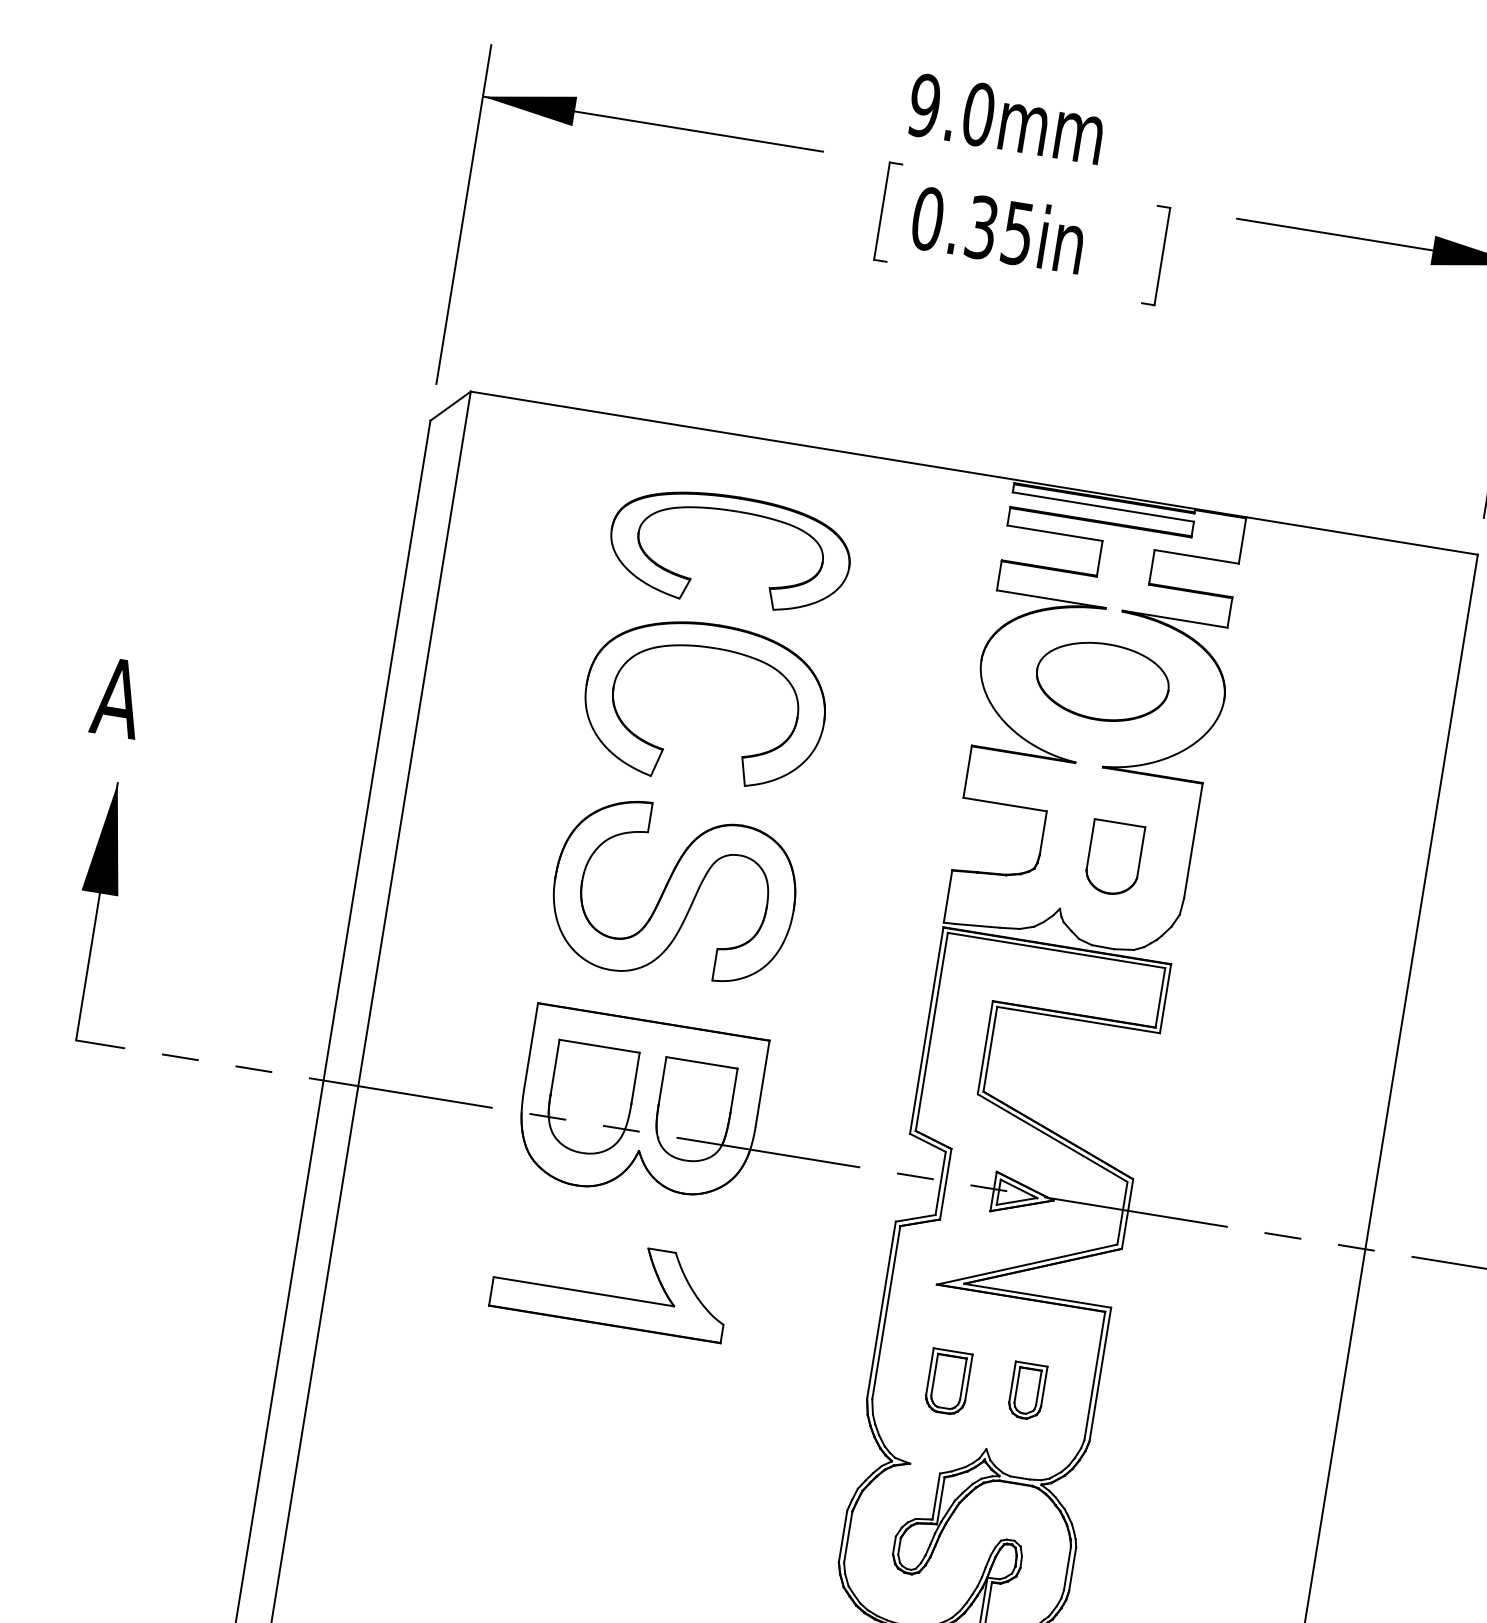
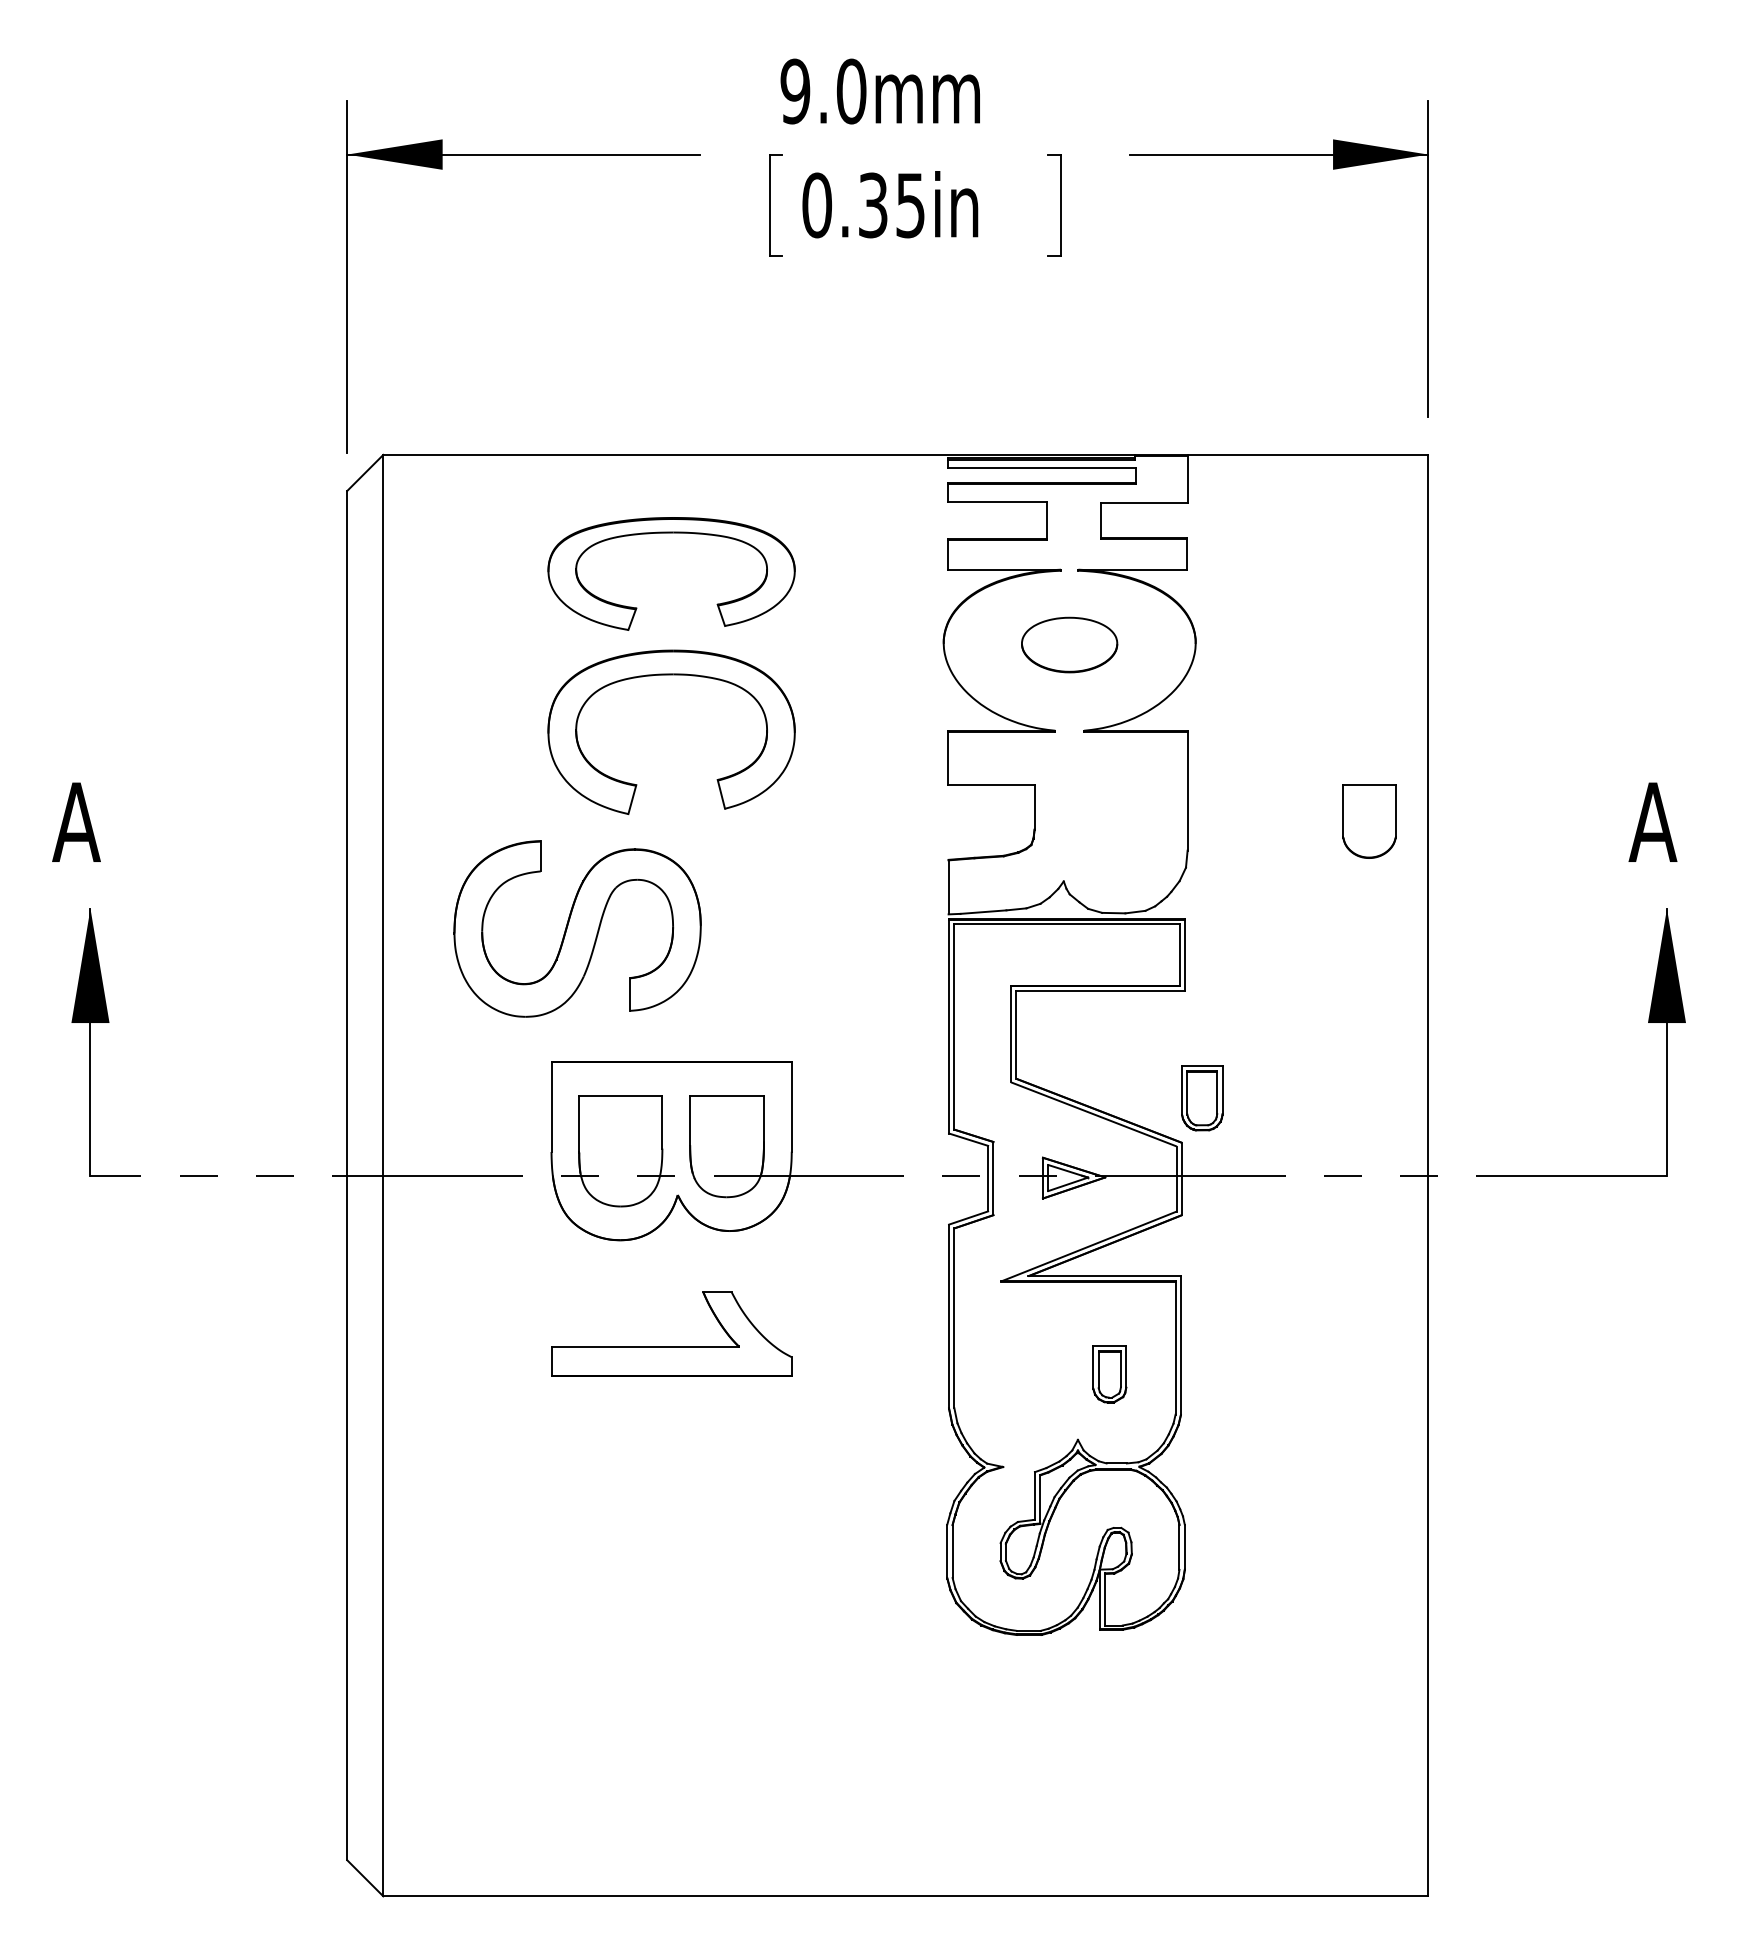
part: (1102, 681) -> (1069, 644), size x0.7
part: (1114, 858) -> (1369, 821), moved
part: (674, 892) -> (577, 928), moved
part: (948, 1382) -> (1202, 1098), moved

